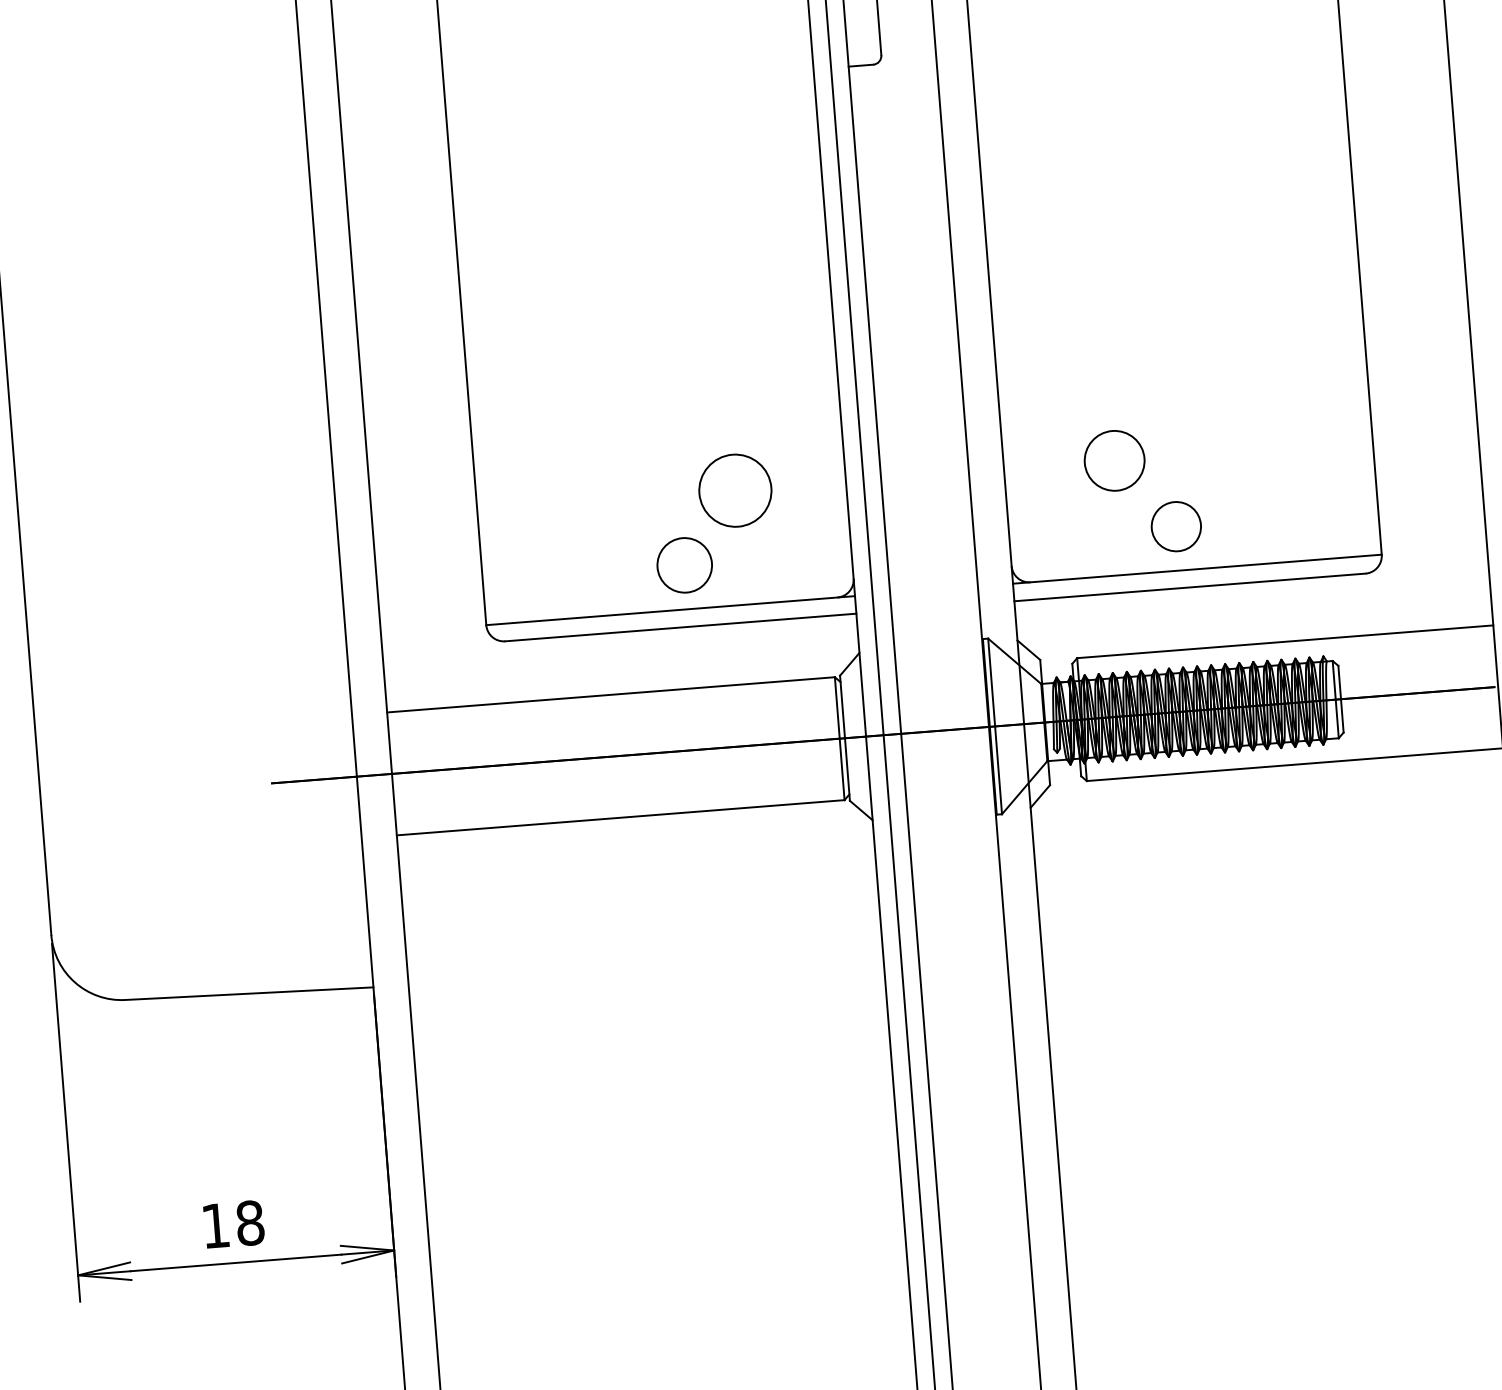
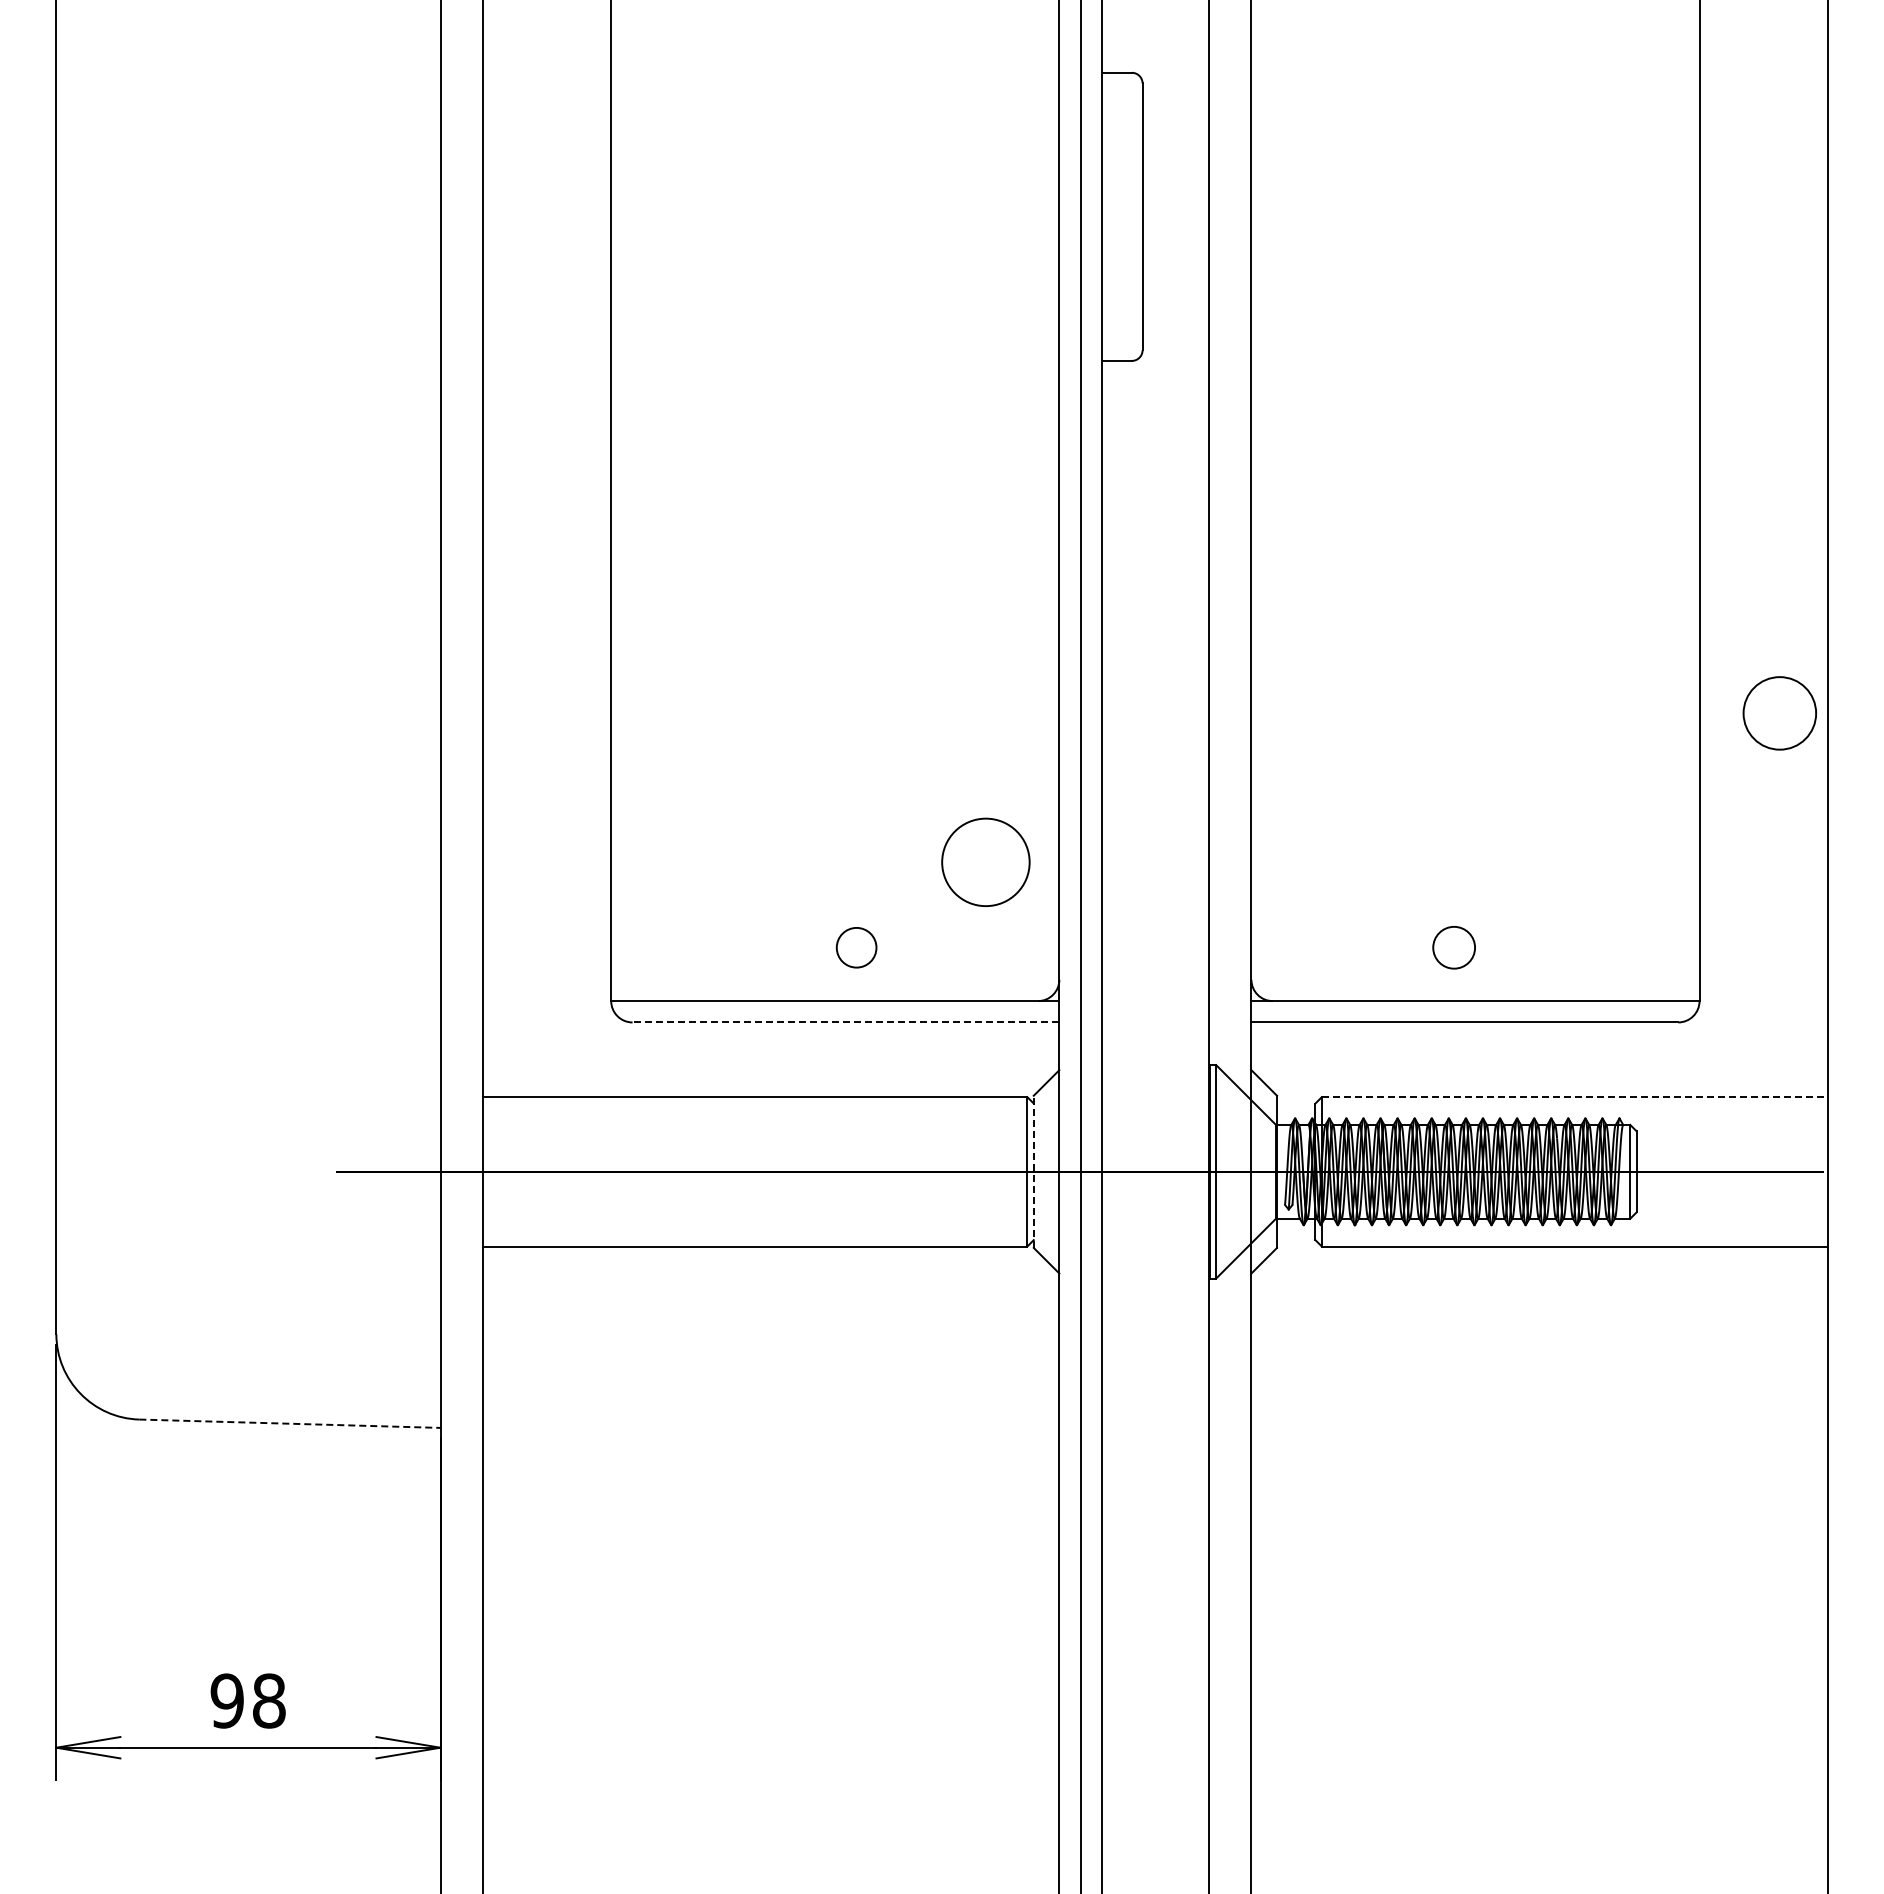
circle: (1114, 460) -> (1779, 713), moved
circle: (735, 490) -> (985, 861), moved
circle: (1176, 526) -> (1454, 947), size x0.7
circle: (684, 565) -> (856, 947), size x0.6
line: (680, 627) -> (845, 1022), solid -> dashed
line: (1285, 642) -> (1574, 1097), solid -> dashed
line: (844, 738) -> (1033, 1171), solid -> dashed
line: (248, 993) -> (289, 1423), solid -> dashed
text: (215, 1225) -> (226, 1700), 18 -> 98

